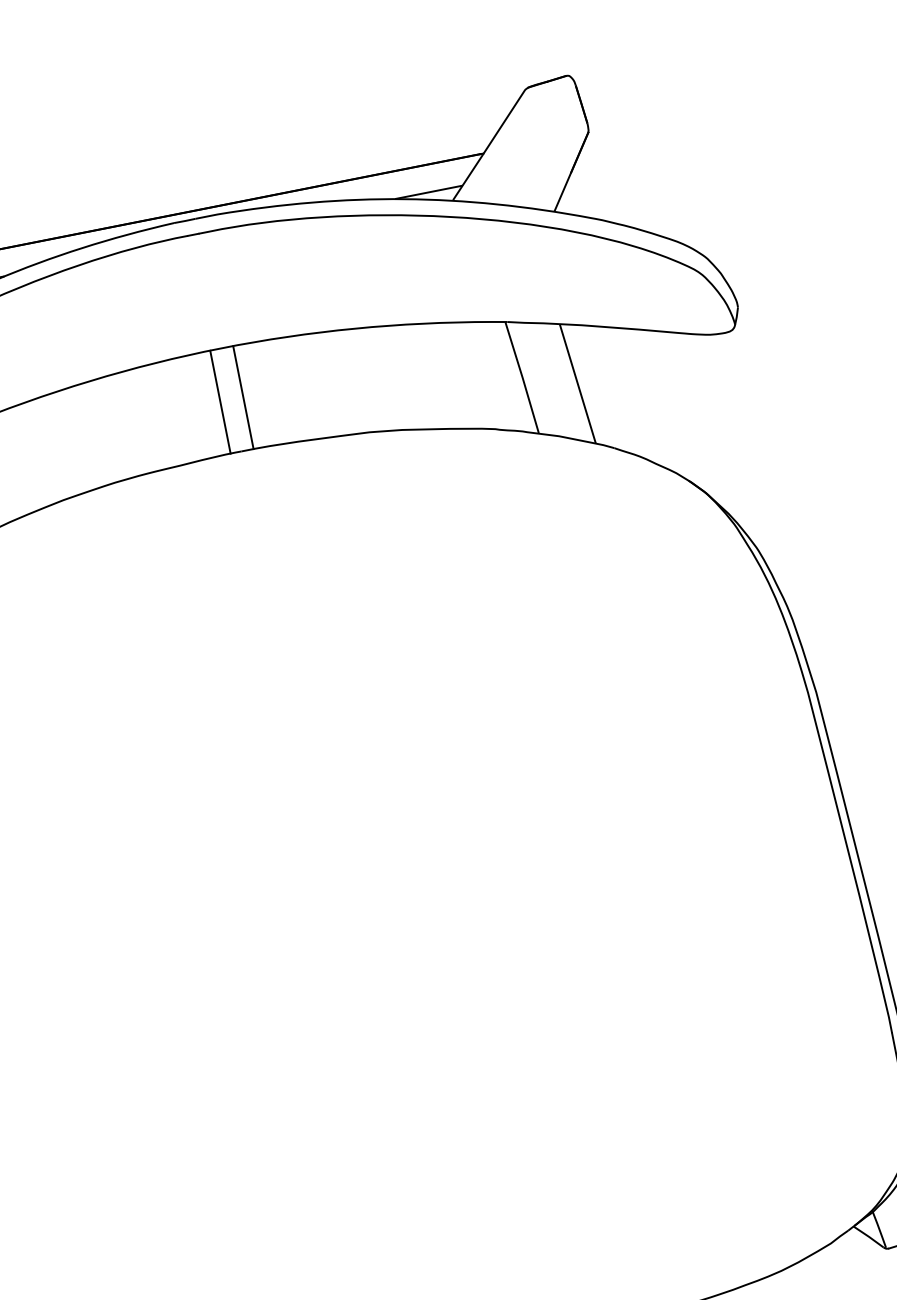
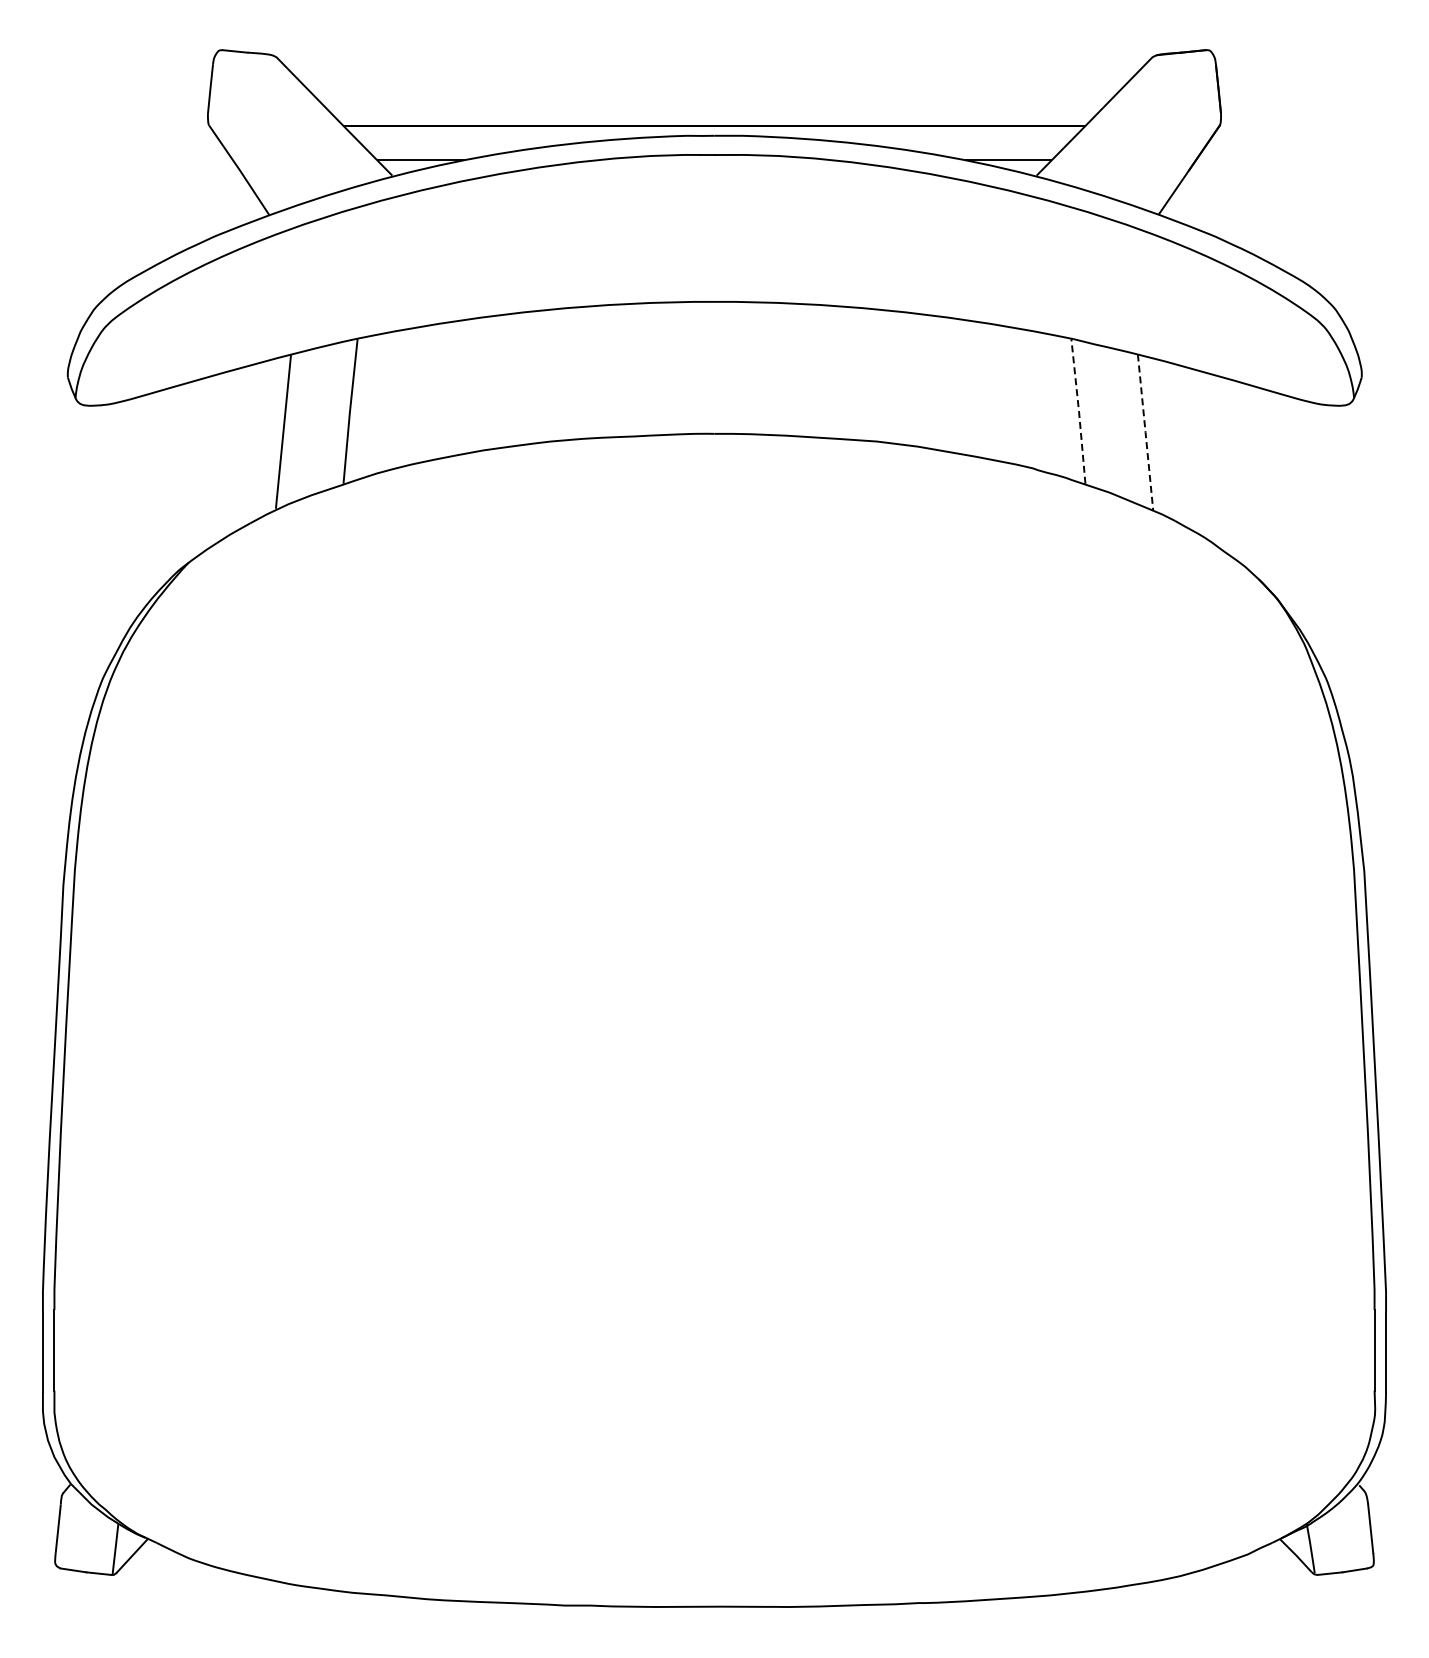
line: (522, 377) -> (1078, 411), solid -> dashed
line: (577, 383) -> (1145, 432), solid -> dashed
line: (243, 397) -> (729, 367), removed
line: (220, 401) -> (700, 367), removed

